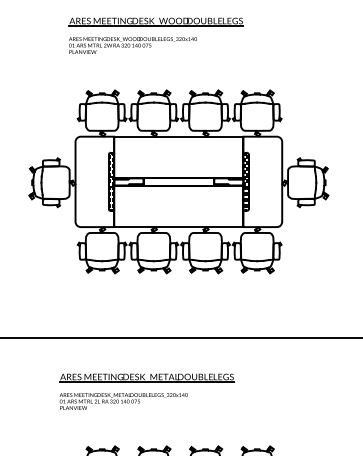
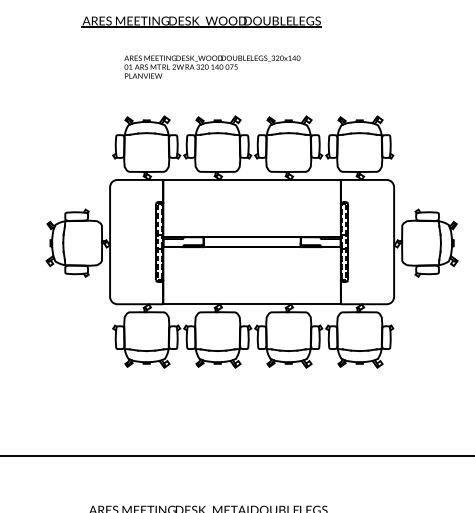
part: (155, 21) -> (200, 21), moved
text: (132, 45) -> (211, 67), moved

